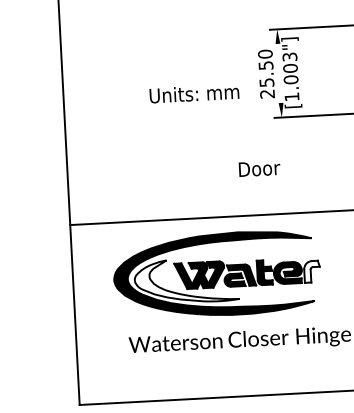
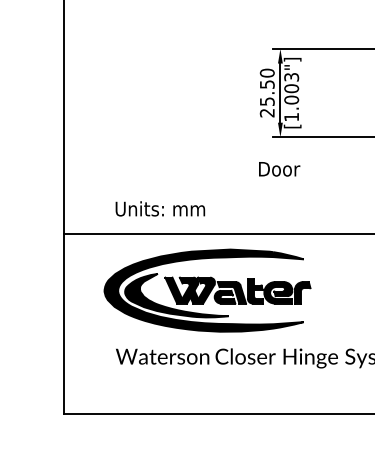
line: (279, 72) -> (280, 92), added
text: (194, 93) -> (160, 208), moved
text: (259, 169) -> (279, 169), moved
fill: (312, 271) -> (302, 292), added
fill: (186, 281) -> (176, 295), added

